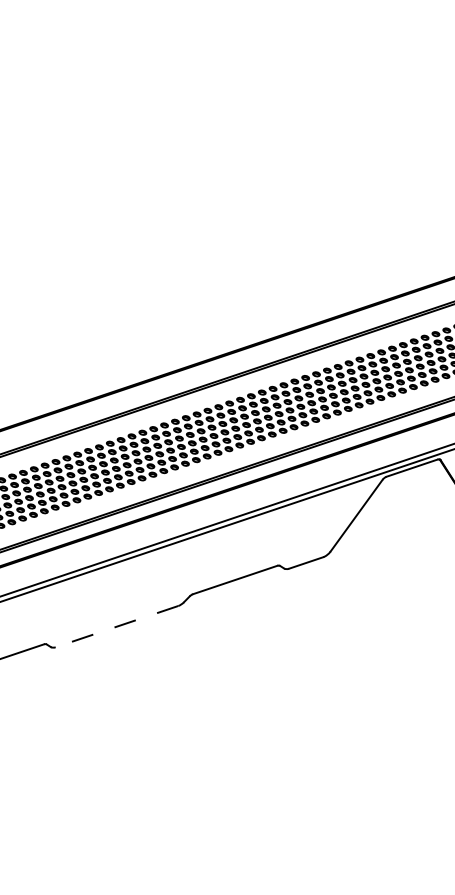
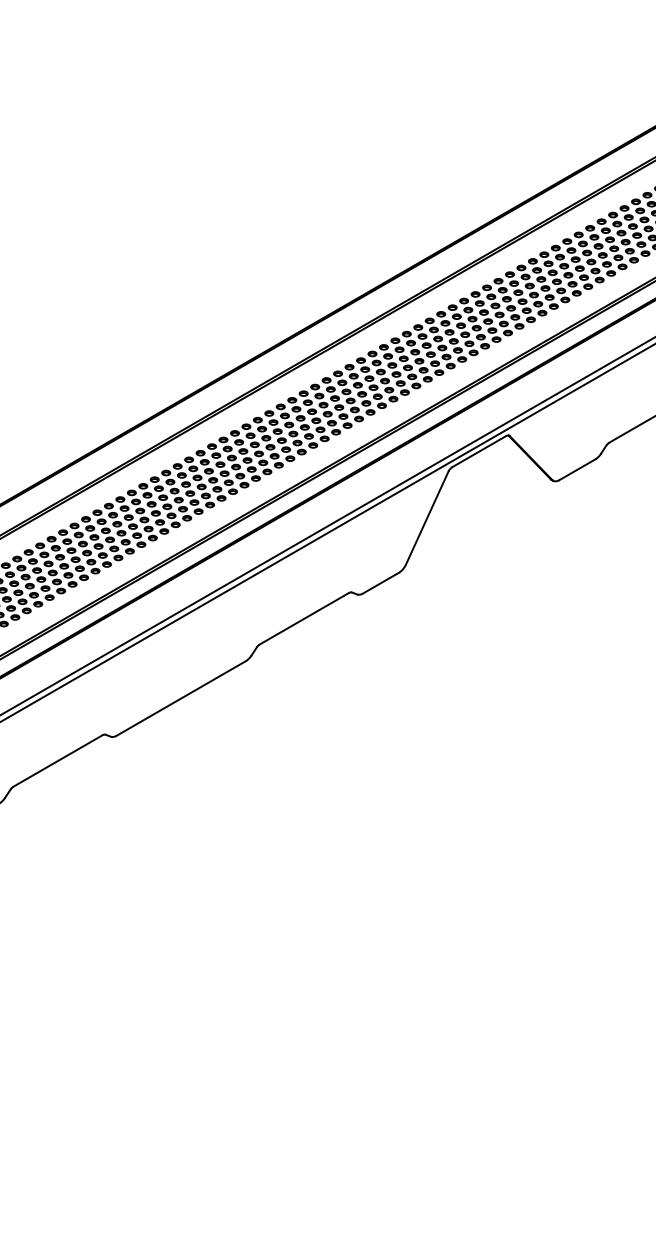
line: (117, 626) -> (181, 698), dashed -> solid

